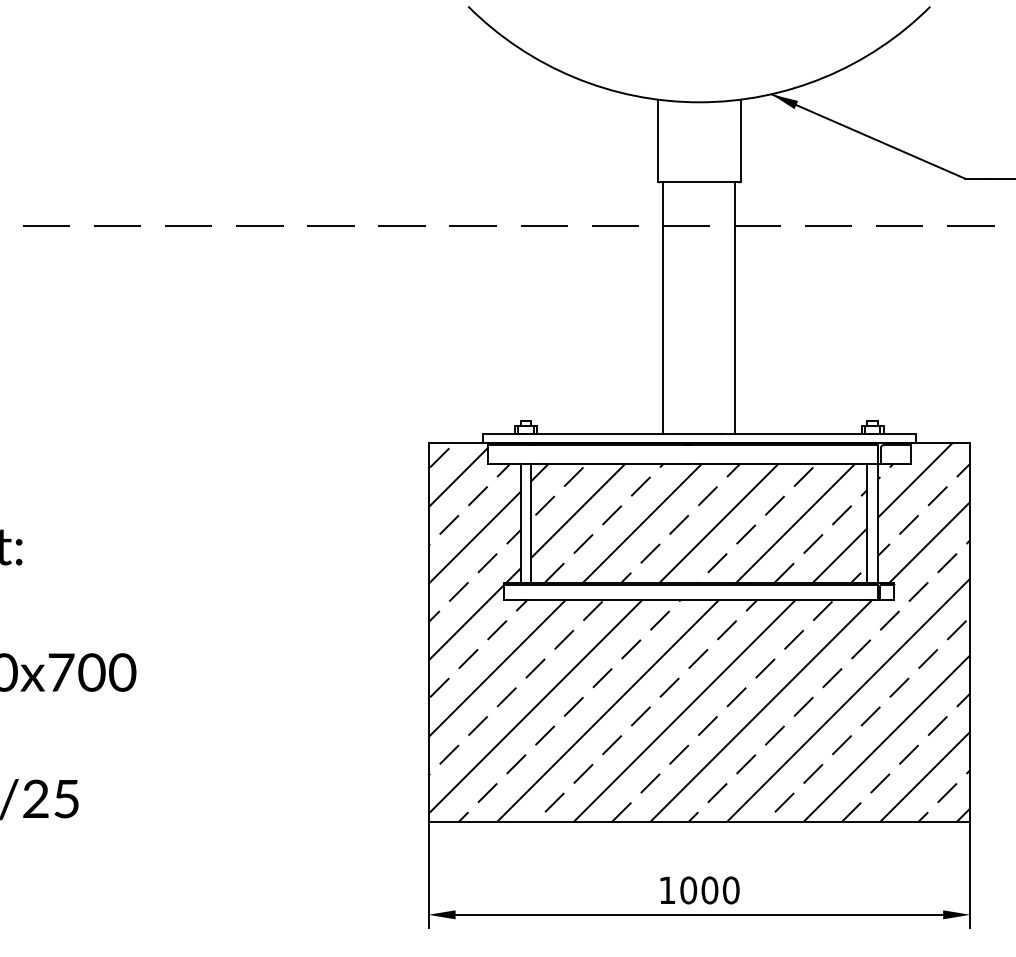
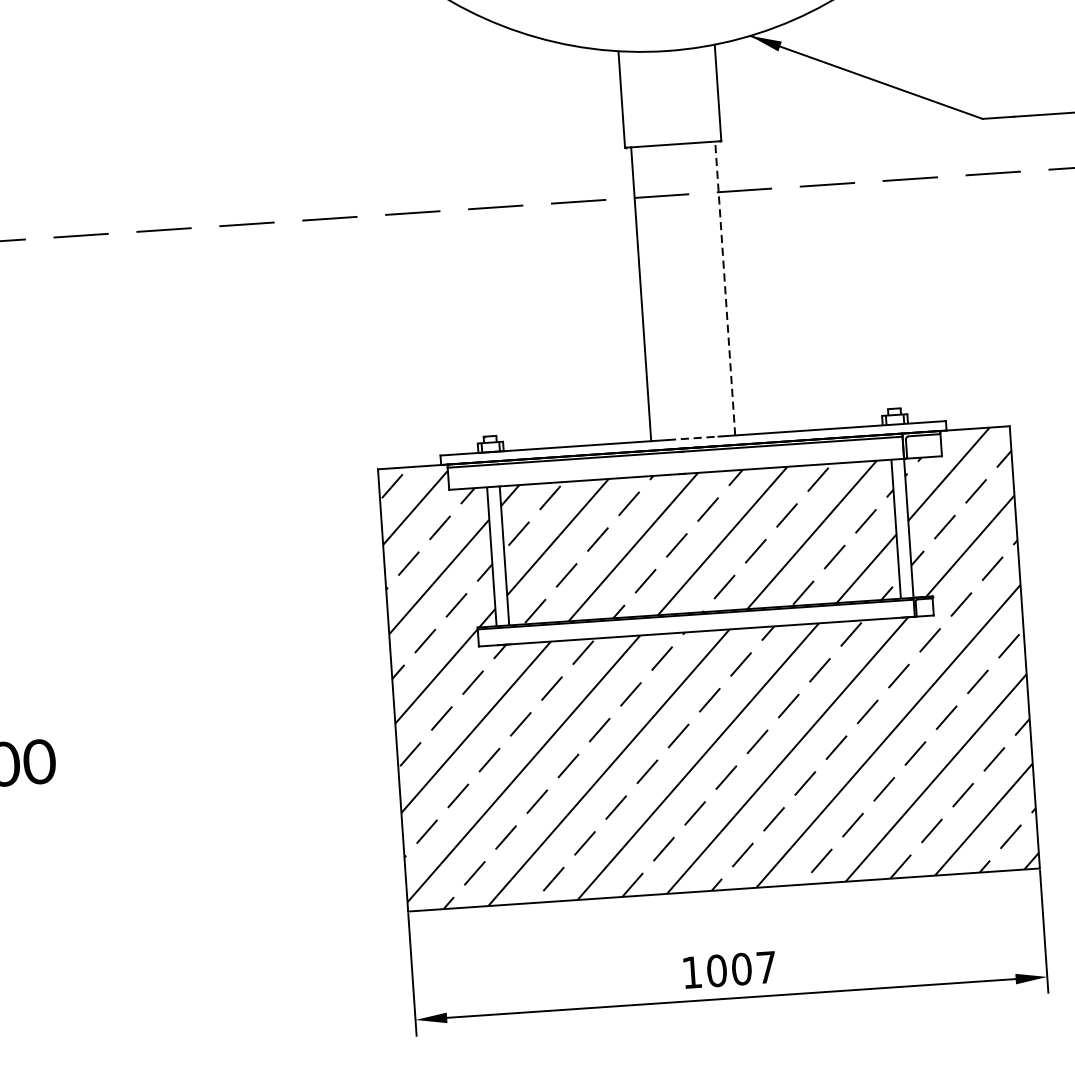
line: (735, 308) -> (725, 288), solid -> dashed
line: (699, 434) -> (693, 438), solid -> dashed
text: (730, 890) -> (765, 967), 1000 -> 1007

